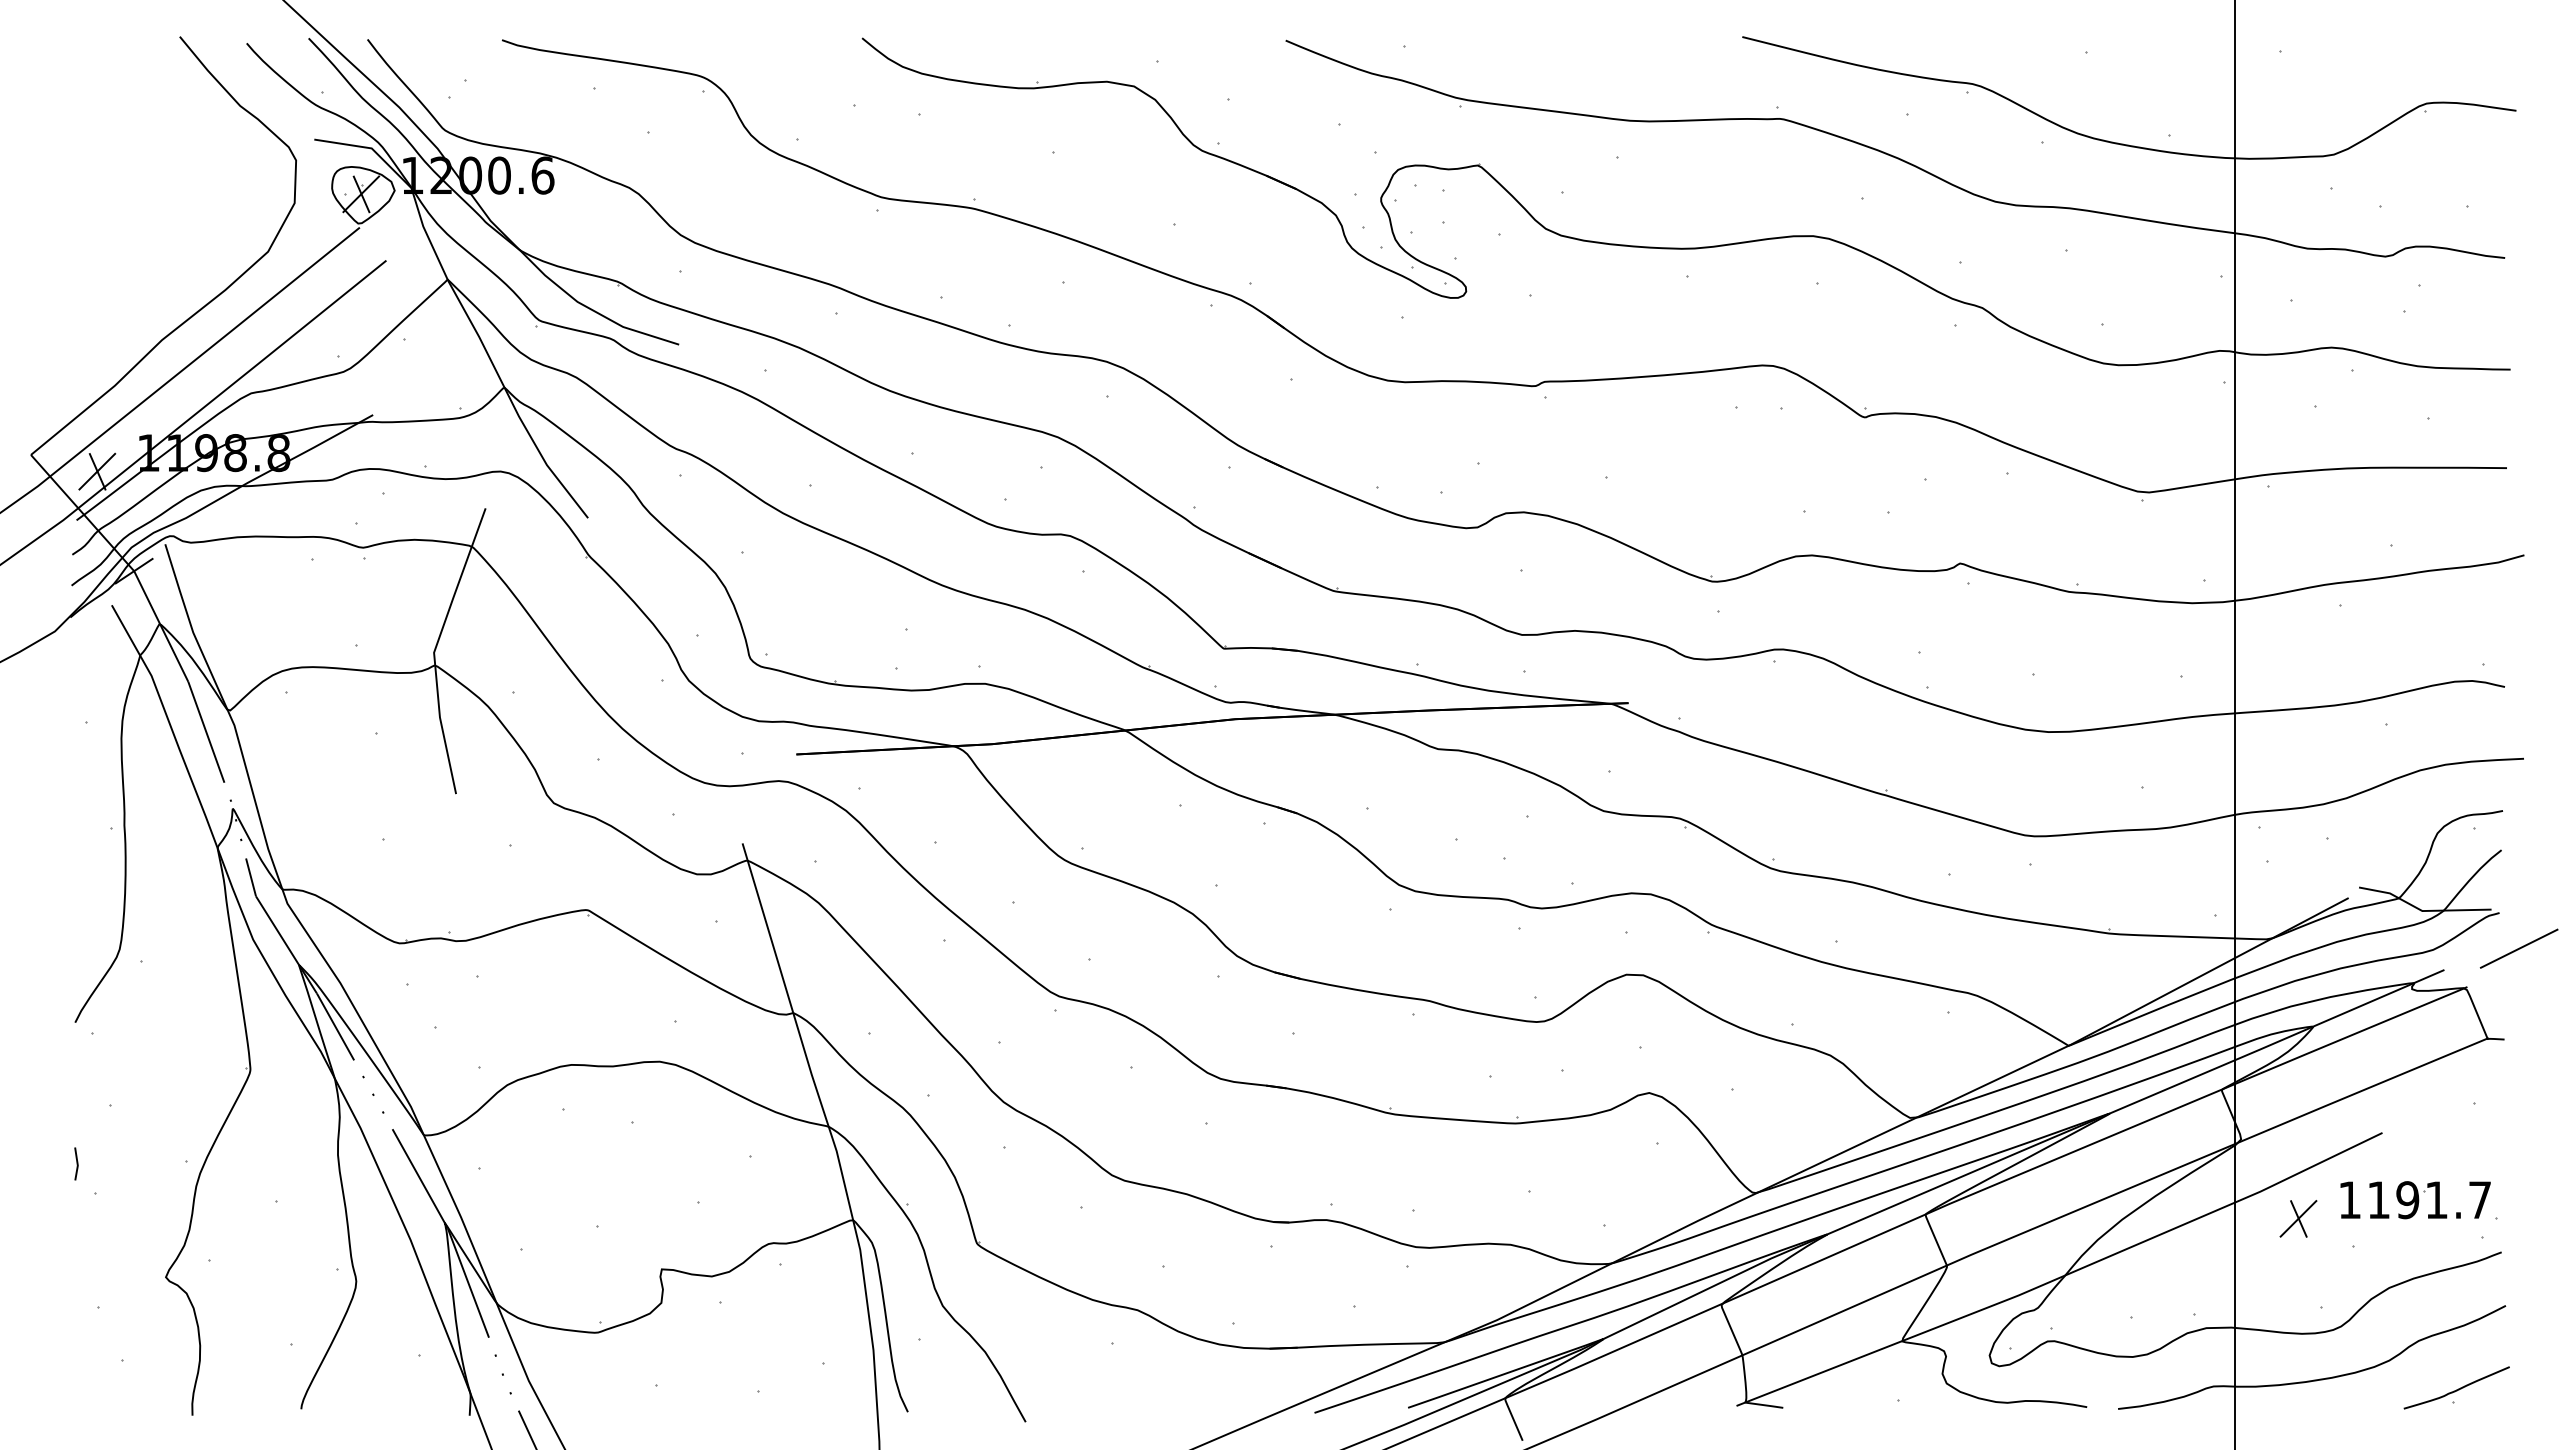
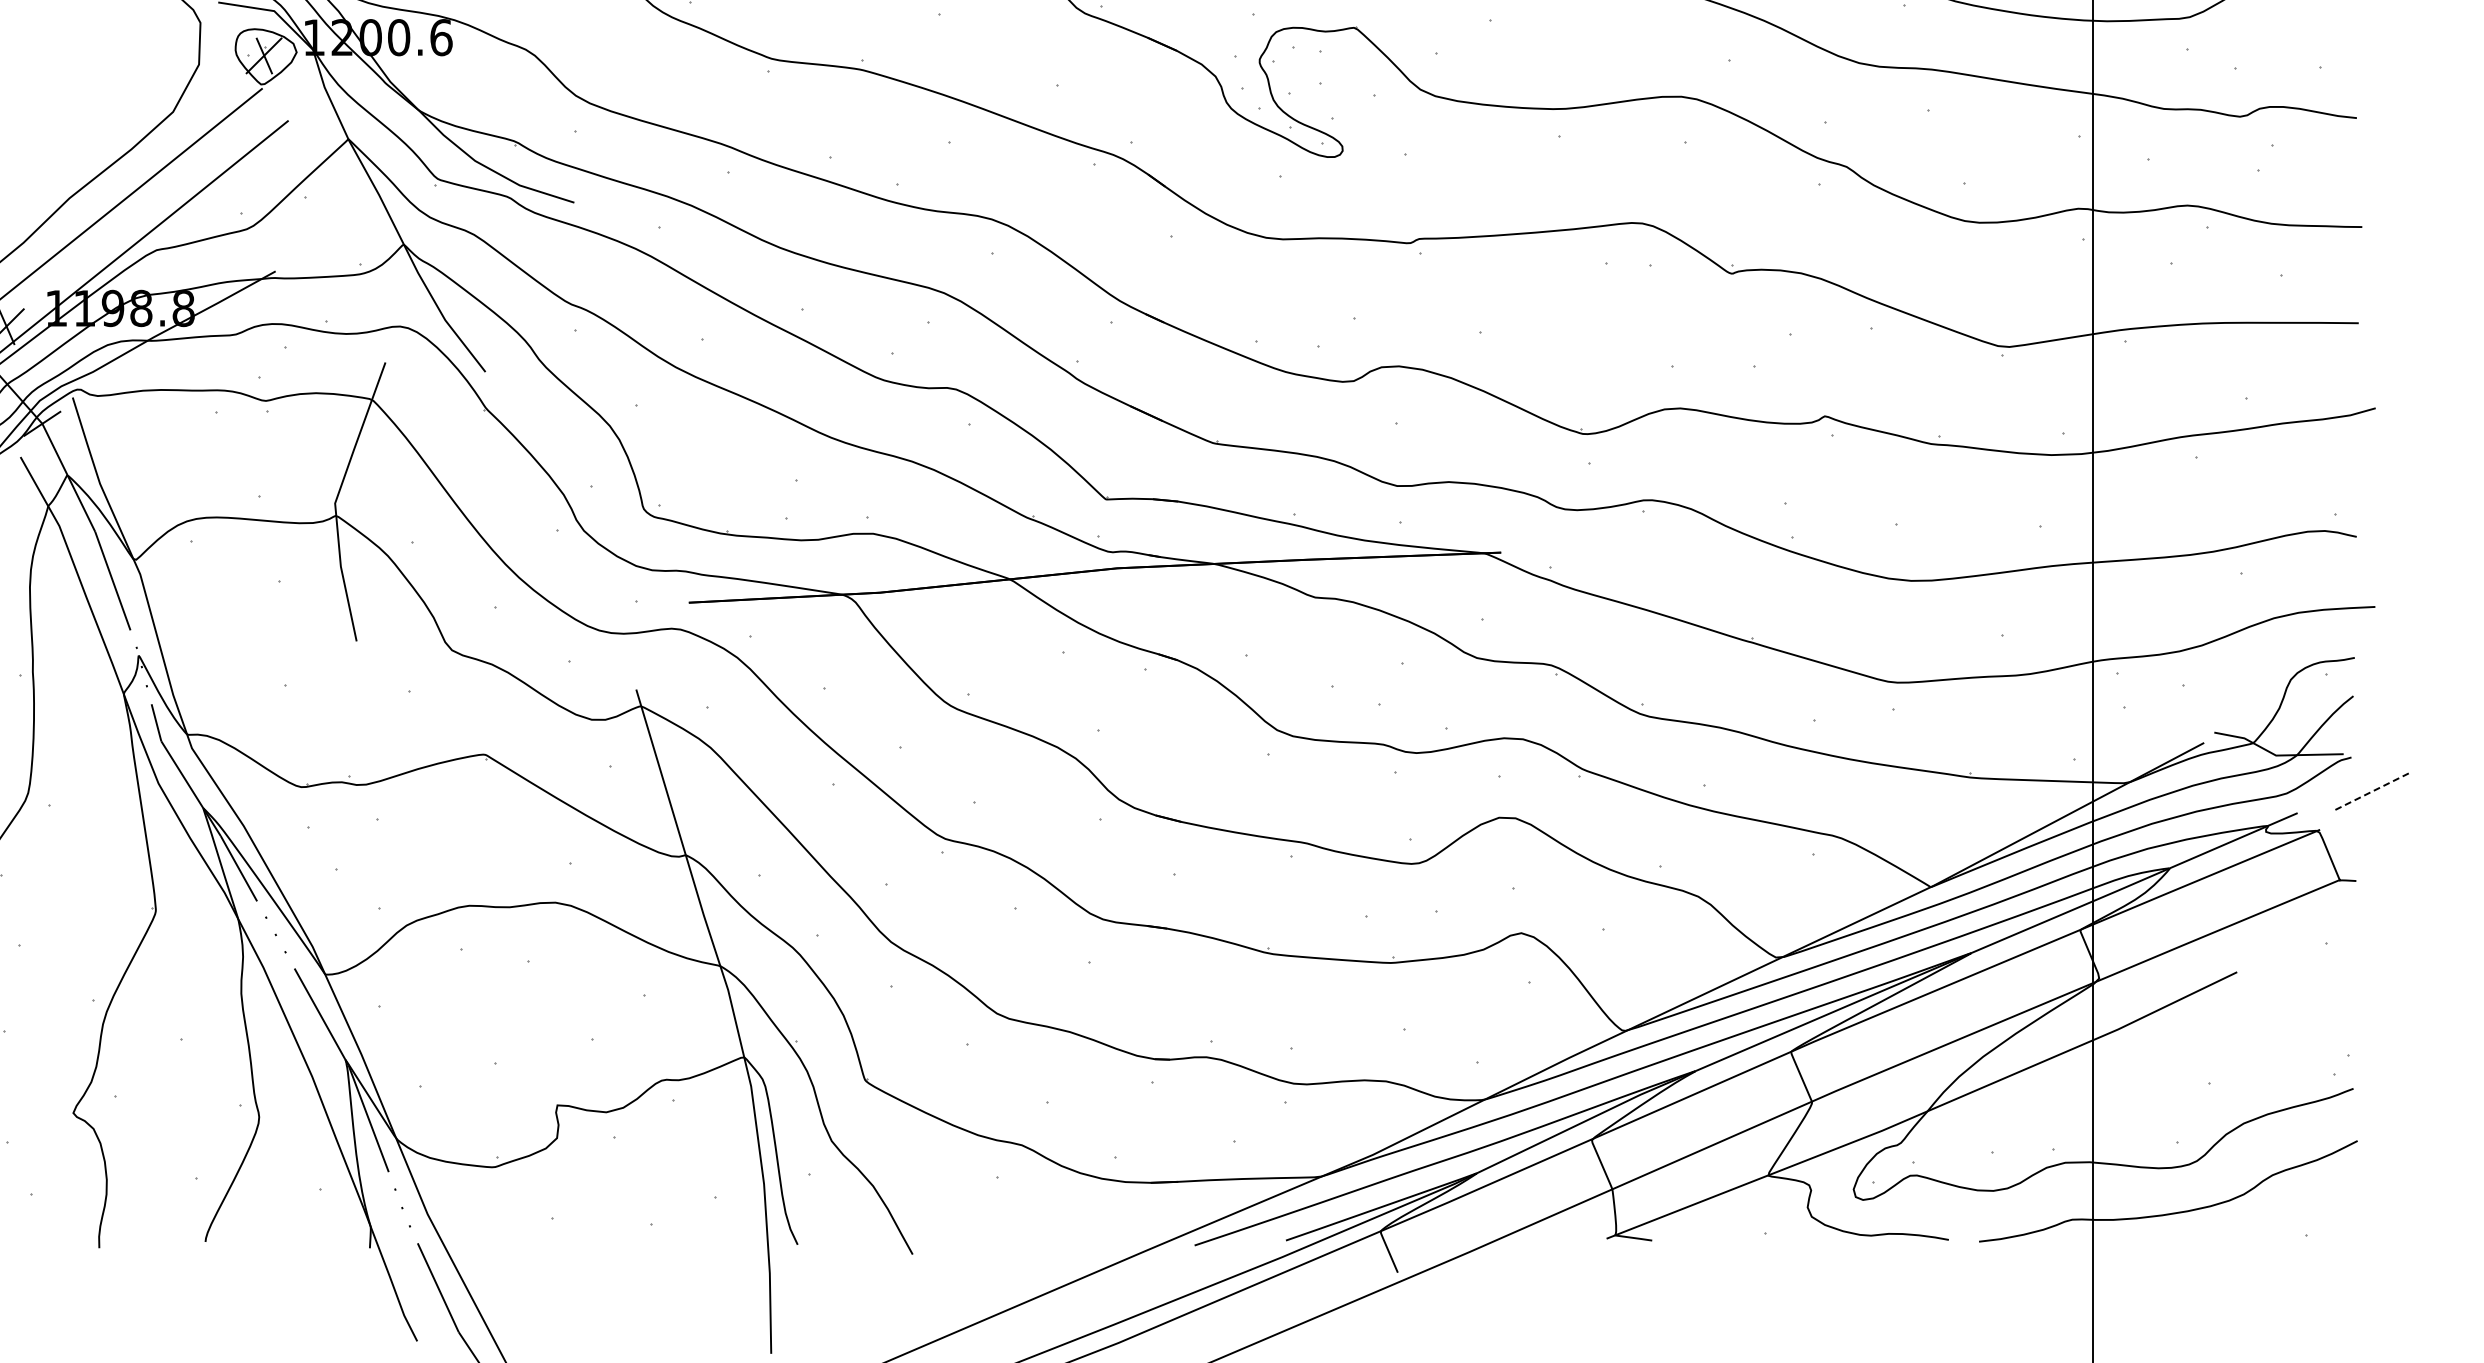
line: (2519, 948) -> (2370, 792), solid -> dashed
part: (2415, 1200) -> (2269, 1038), removed
part: (2298, 1218) -> (2155, 1055), removed
curve: (2456, 1389) -> (2309, 1222), removed

